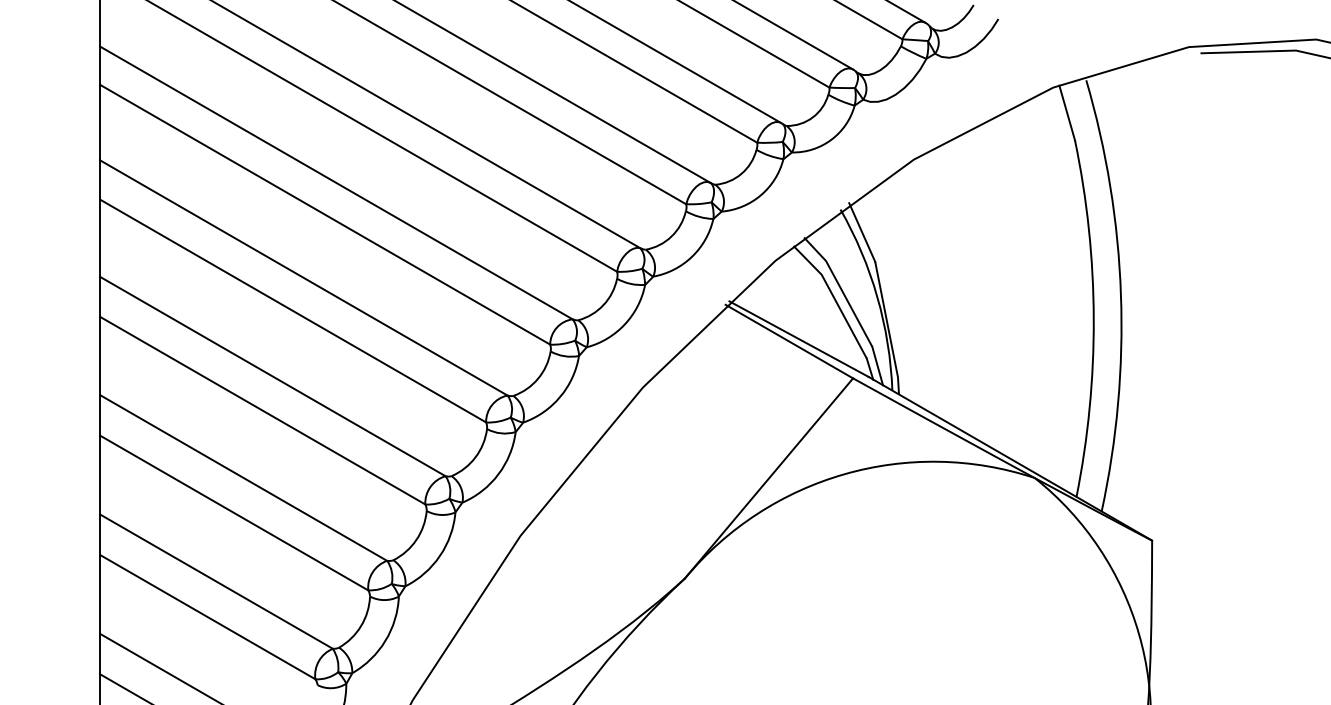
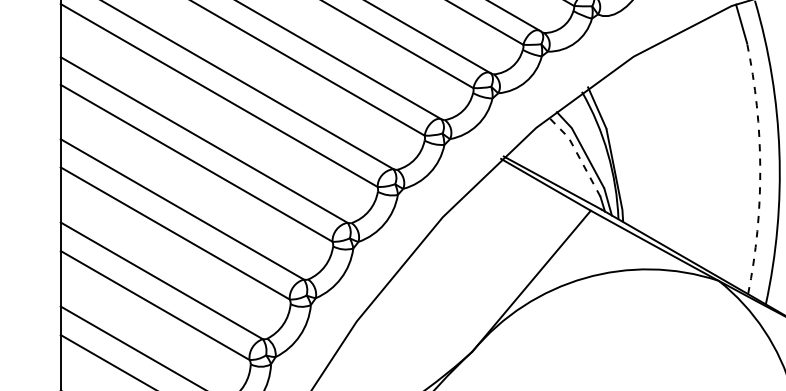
line: (834, 298) -> (577, 154), solid -> dashed
arc: (1093, 318) -> (760, 168), solid -> dashed

